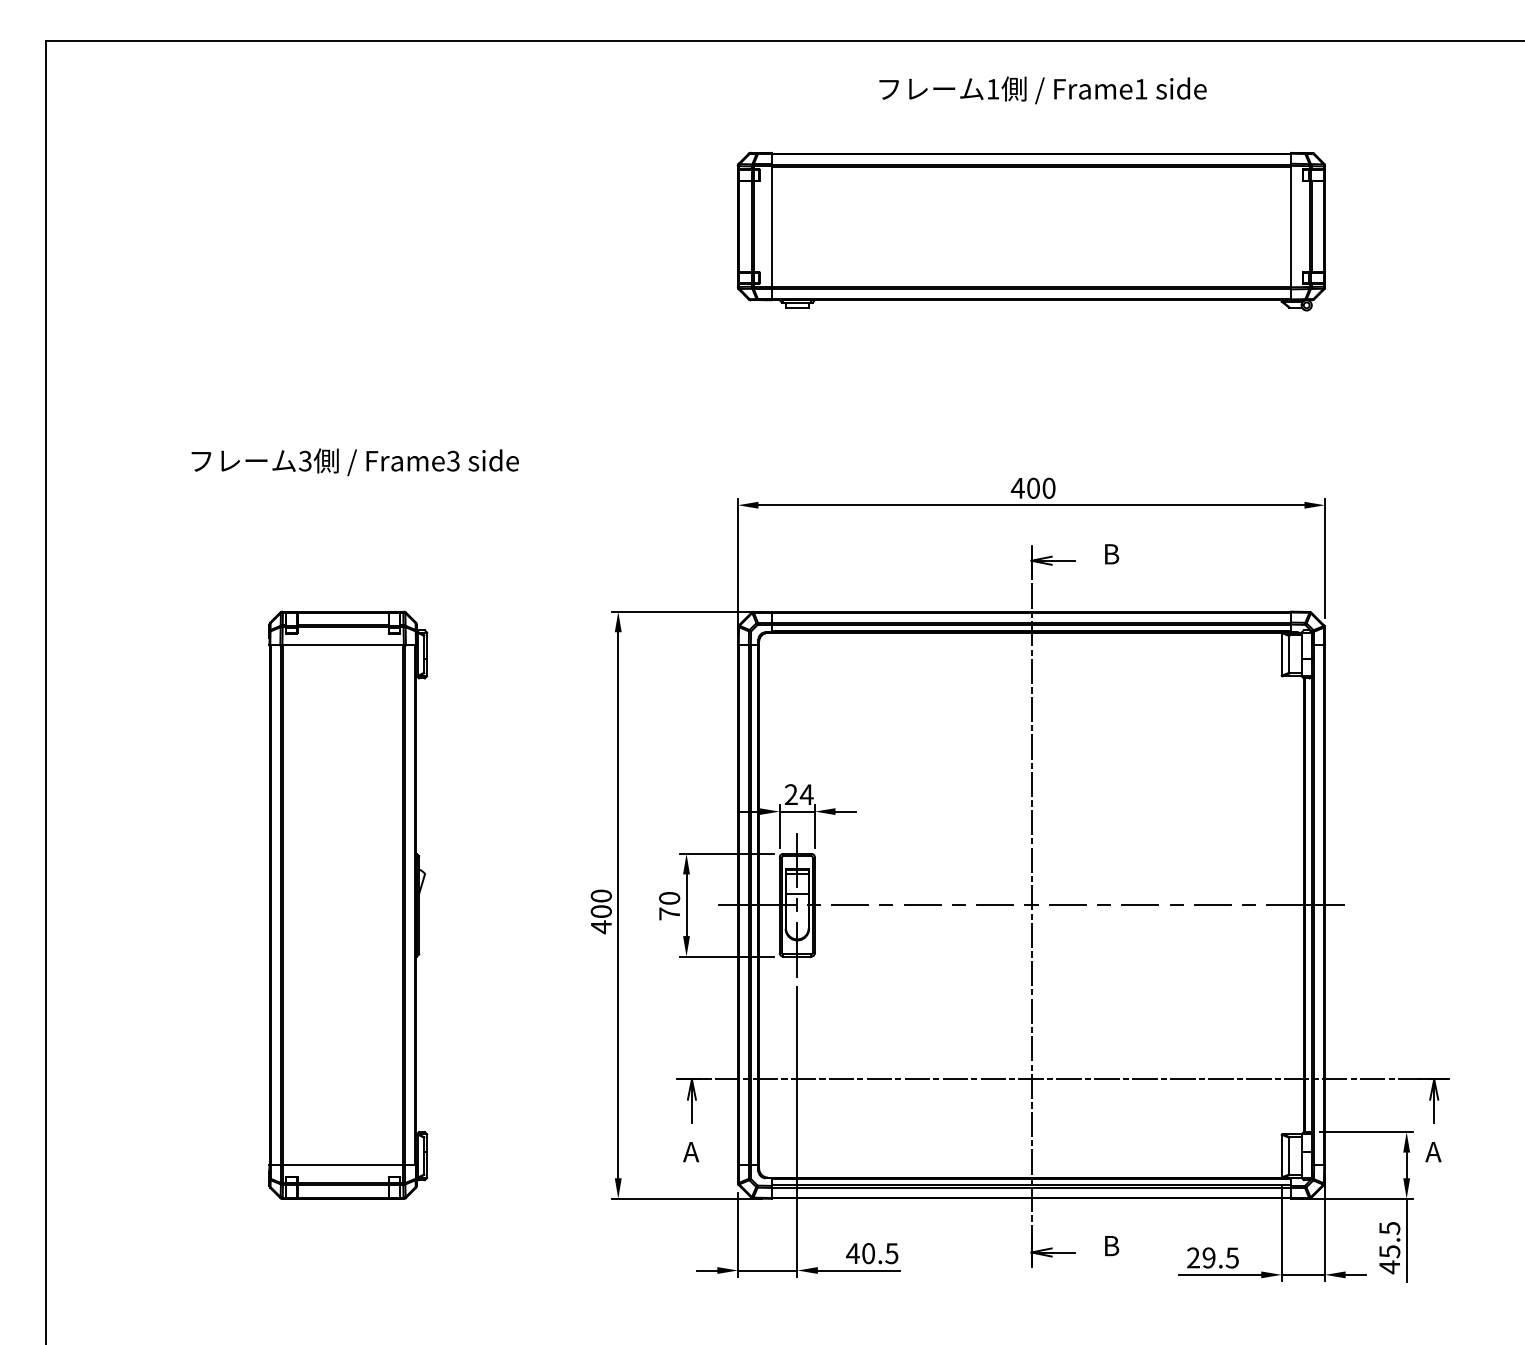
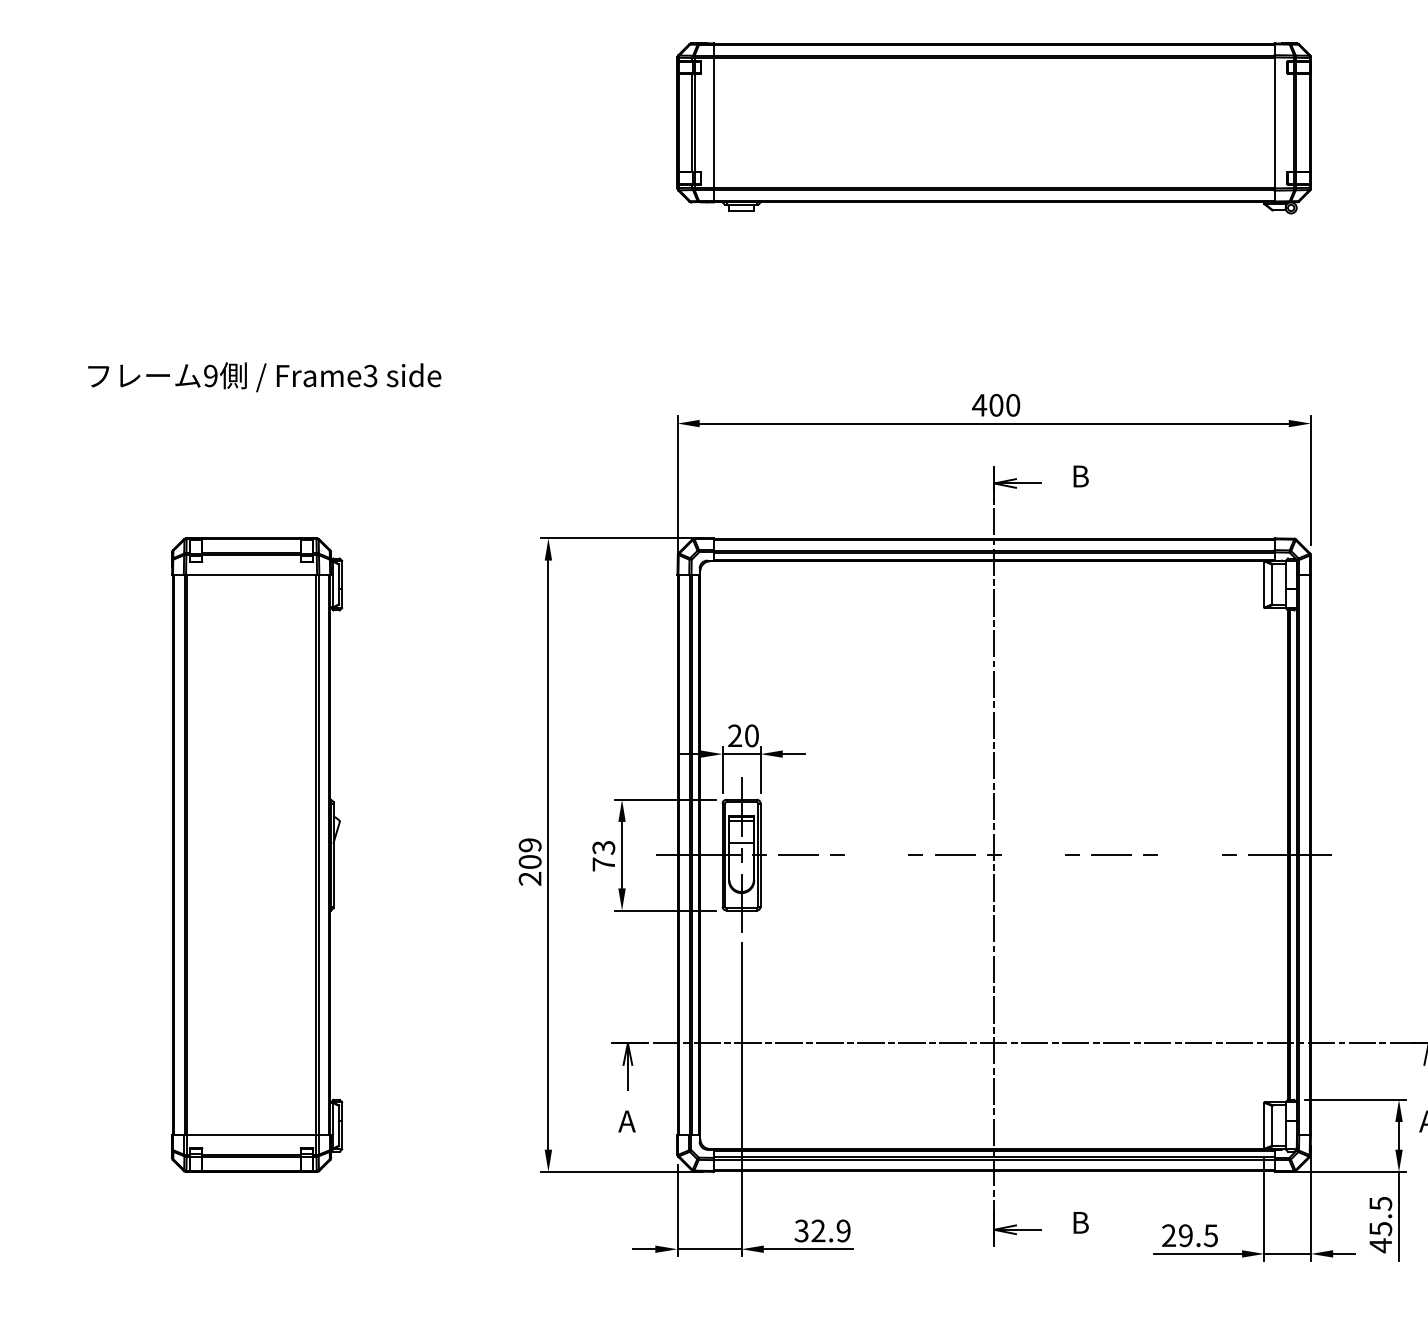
text: (304, 461) -> (209, 376), 3 -> 9
text: (806, 794) -> (751, 735), 24 -> 20
text: (669, 898) -> (603, 847), 70 -> 73
line: (922, 904) -> (876, 854), removed
line: (1067, 905) -> (1033, 855), removed
line: (1212, 905) -> (1189, 855), removed
text: (600, 911) -> (529, 861), 400 -> 209
text: (872, 1253) -> (822, 1230), 40.5 -> 32.9

